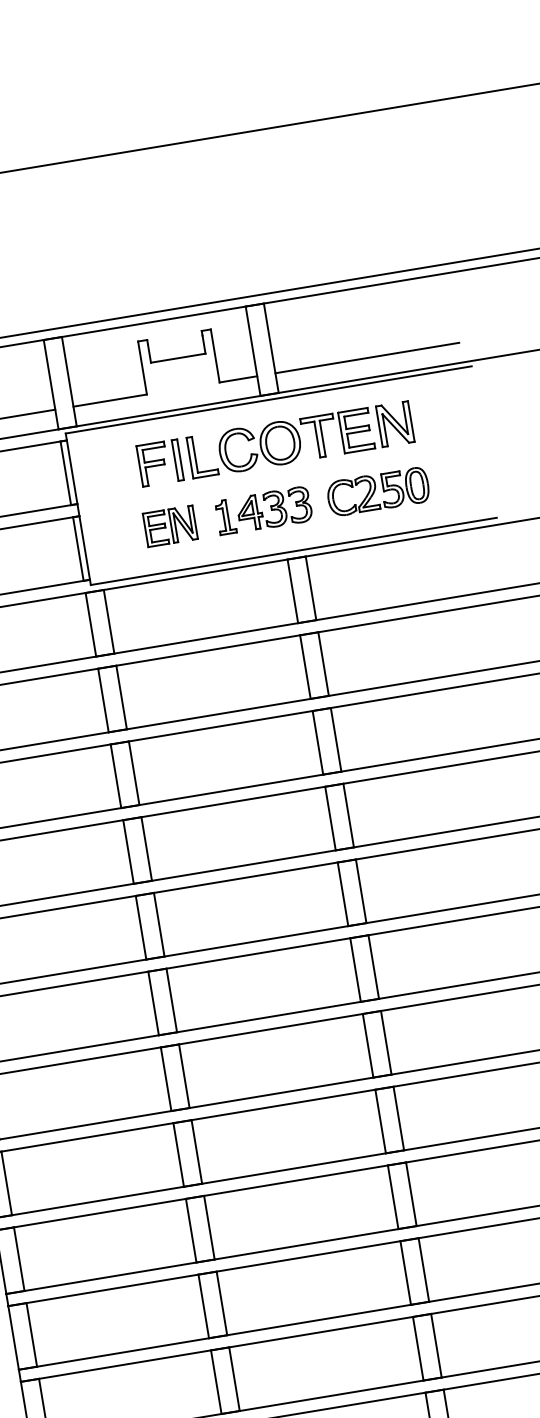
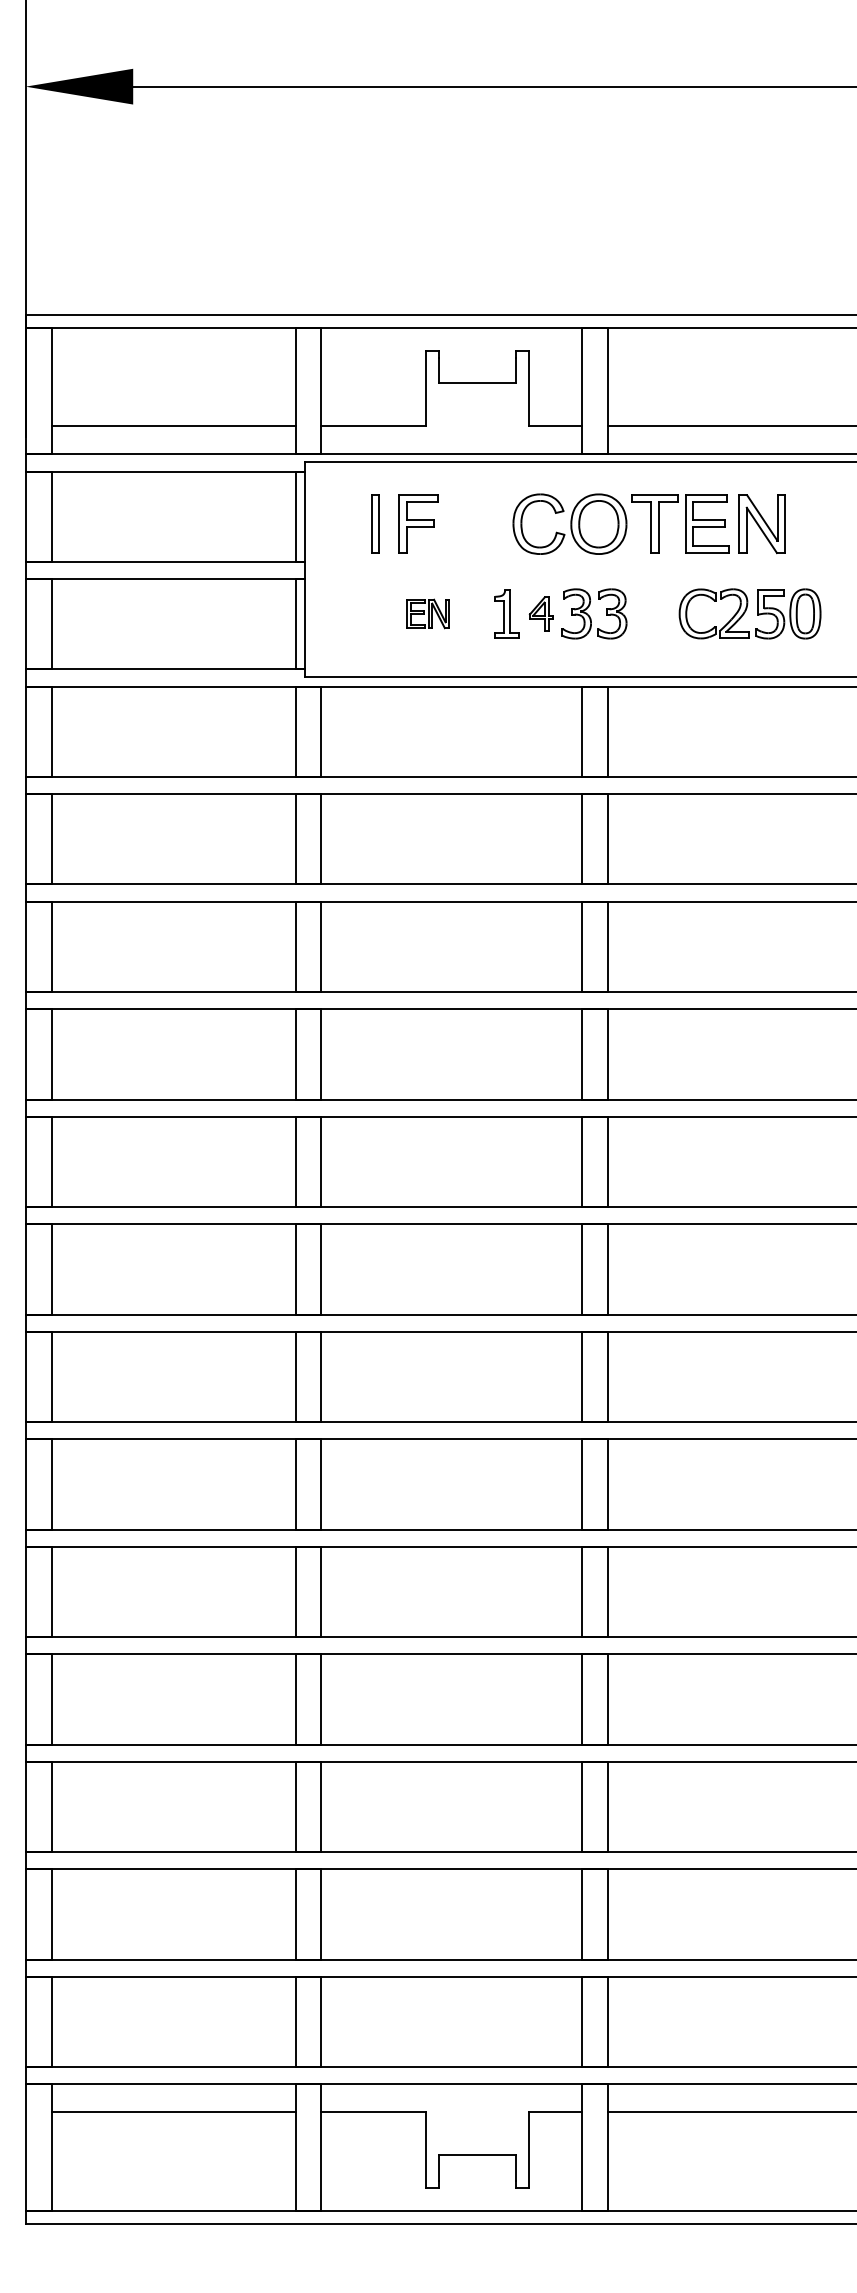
part: (195, 456) -> (478, 523), removed
part: (177, 459) -> (375, 523), moved
part: (377, 491) -> (749, 613), moved
part: (250, 512) -> (541, 613), size x0.7
part: (170, 526) -> (427, 613), size x0.6

